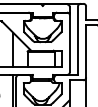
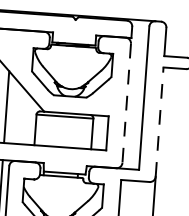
line: (69, 44) -> (125, 104), solid -> dashed
line: (86, 51) -> (160, 122), solid -> dashed

